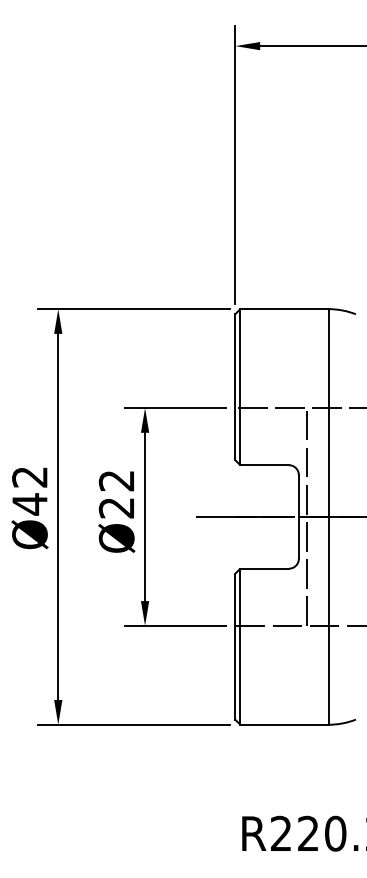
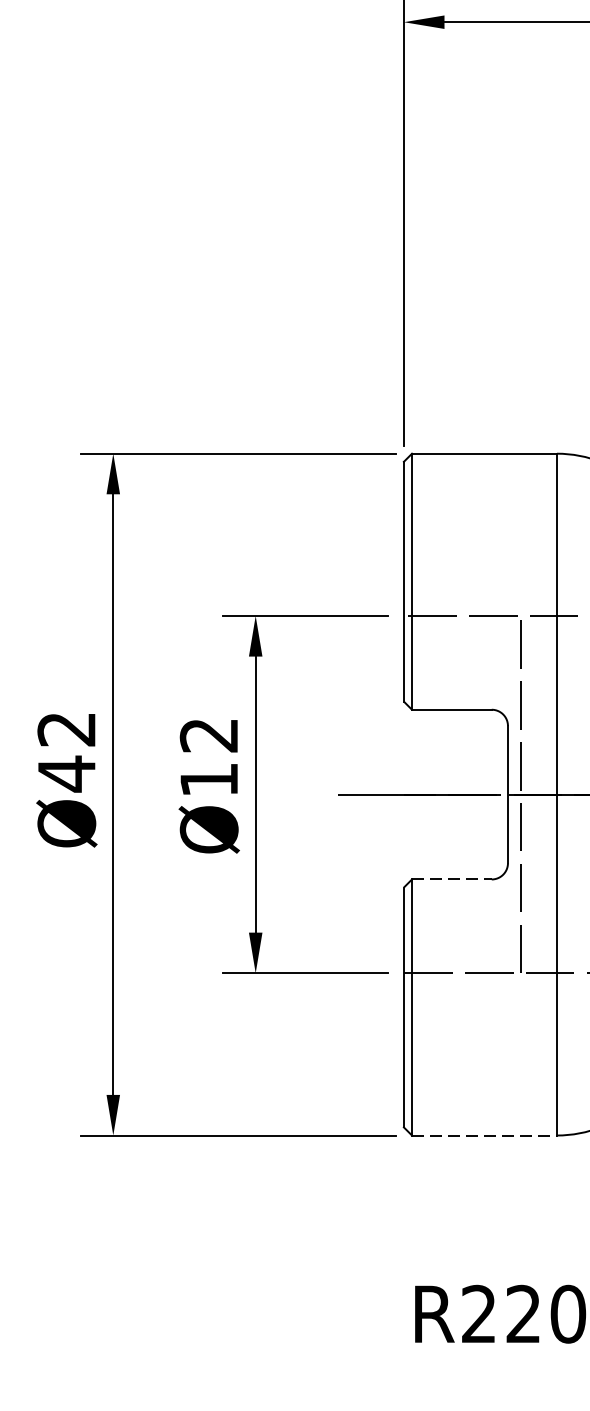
text: (115, 508) -> (207, 780), Ø22 -> Ø12
line: (265, 568) -> (453, 879), solid -> dashed
line: (285, 724) -> (486, 1135), solid -> dashed

